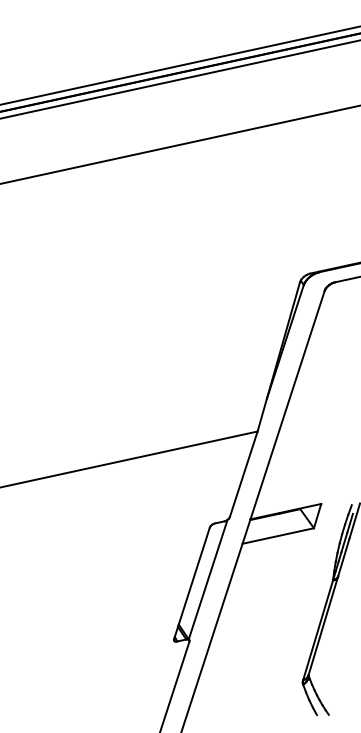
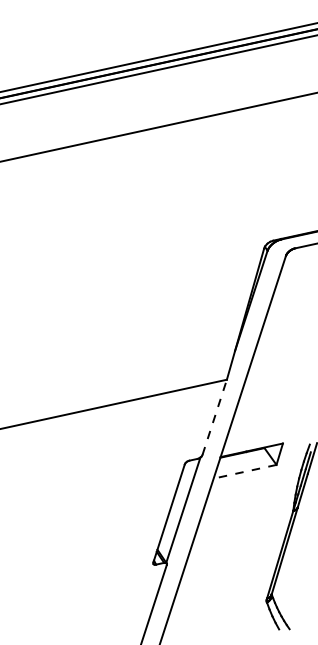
line: (243, 474) -> (214, 417), solid -> dashed
line: (277, 535) -> (244, 471), solid -> dashed

